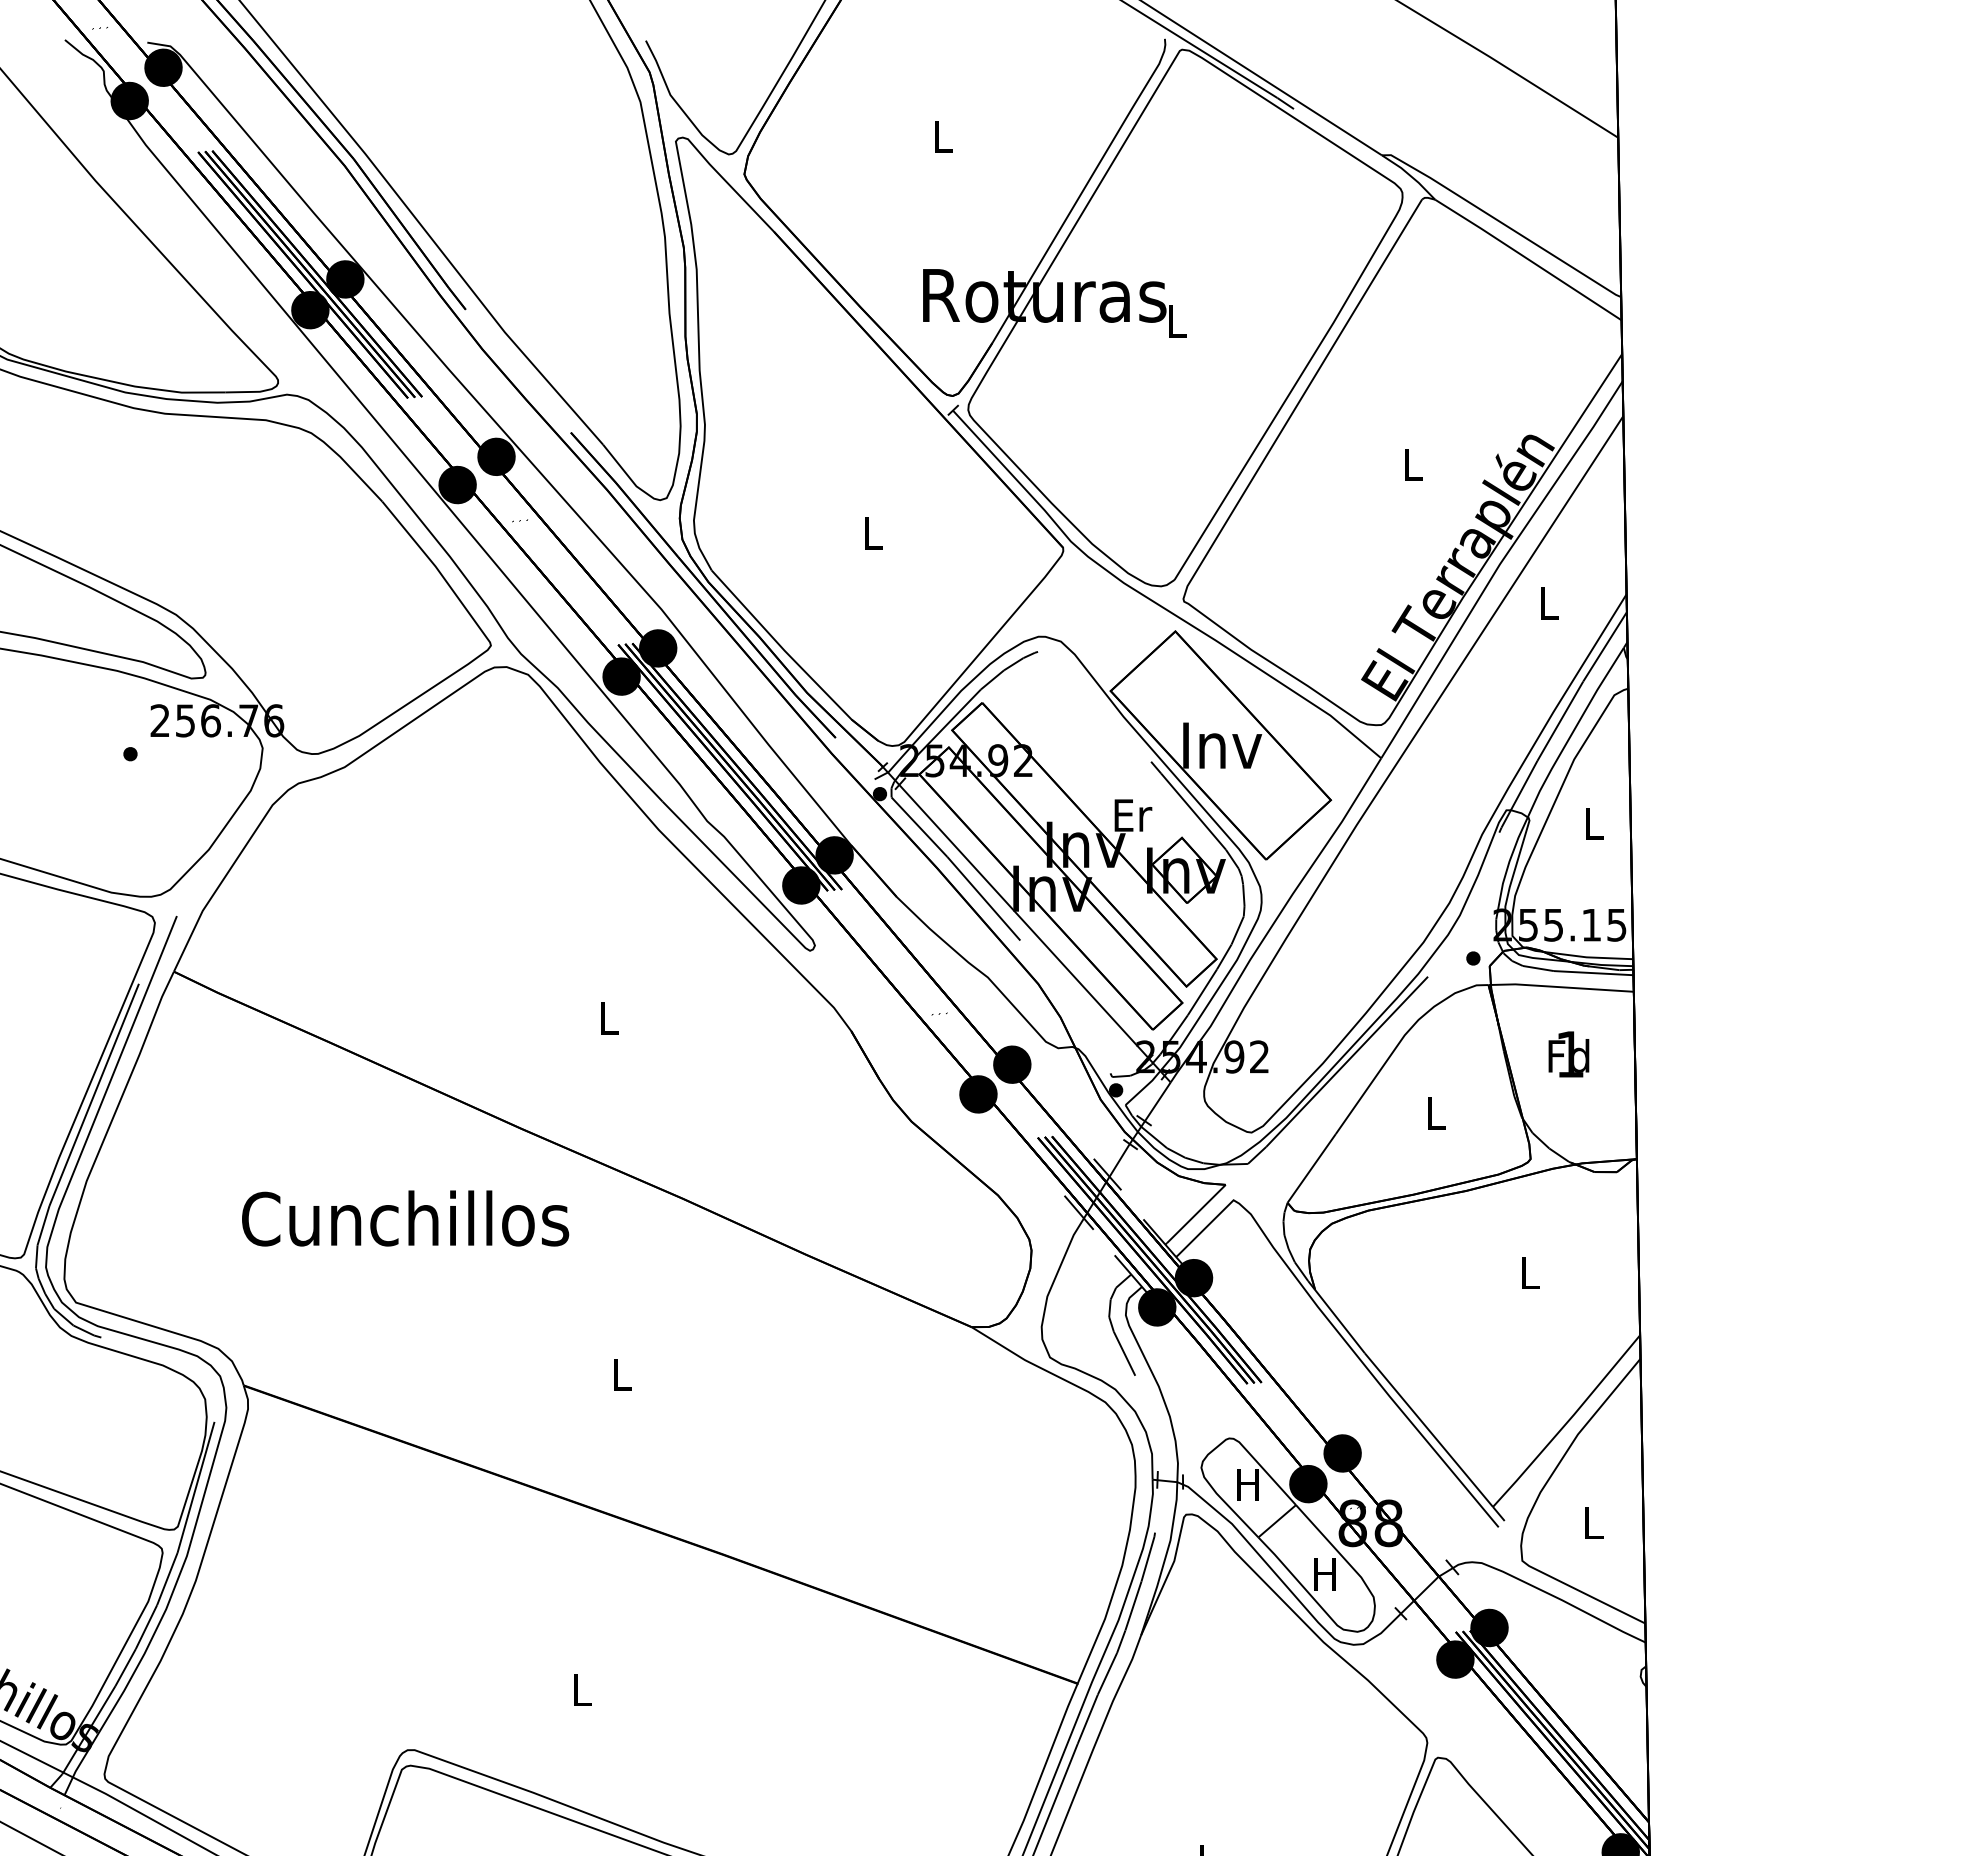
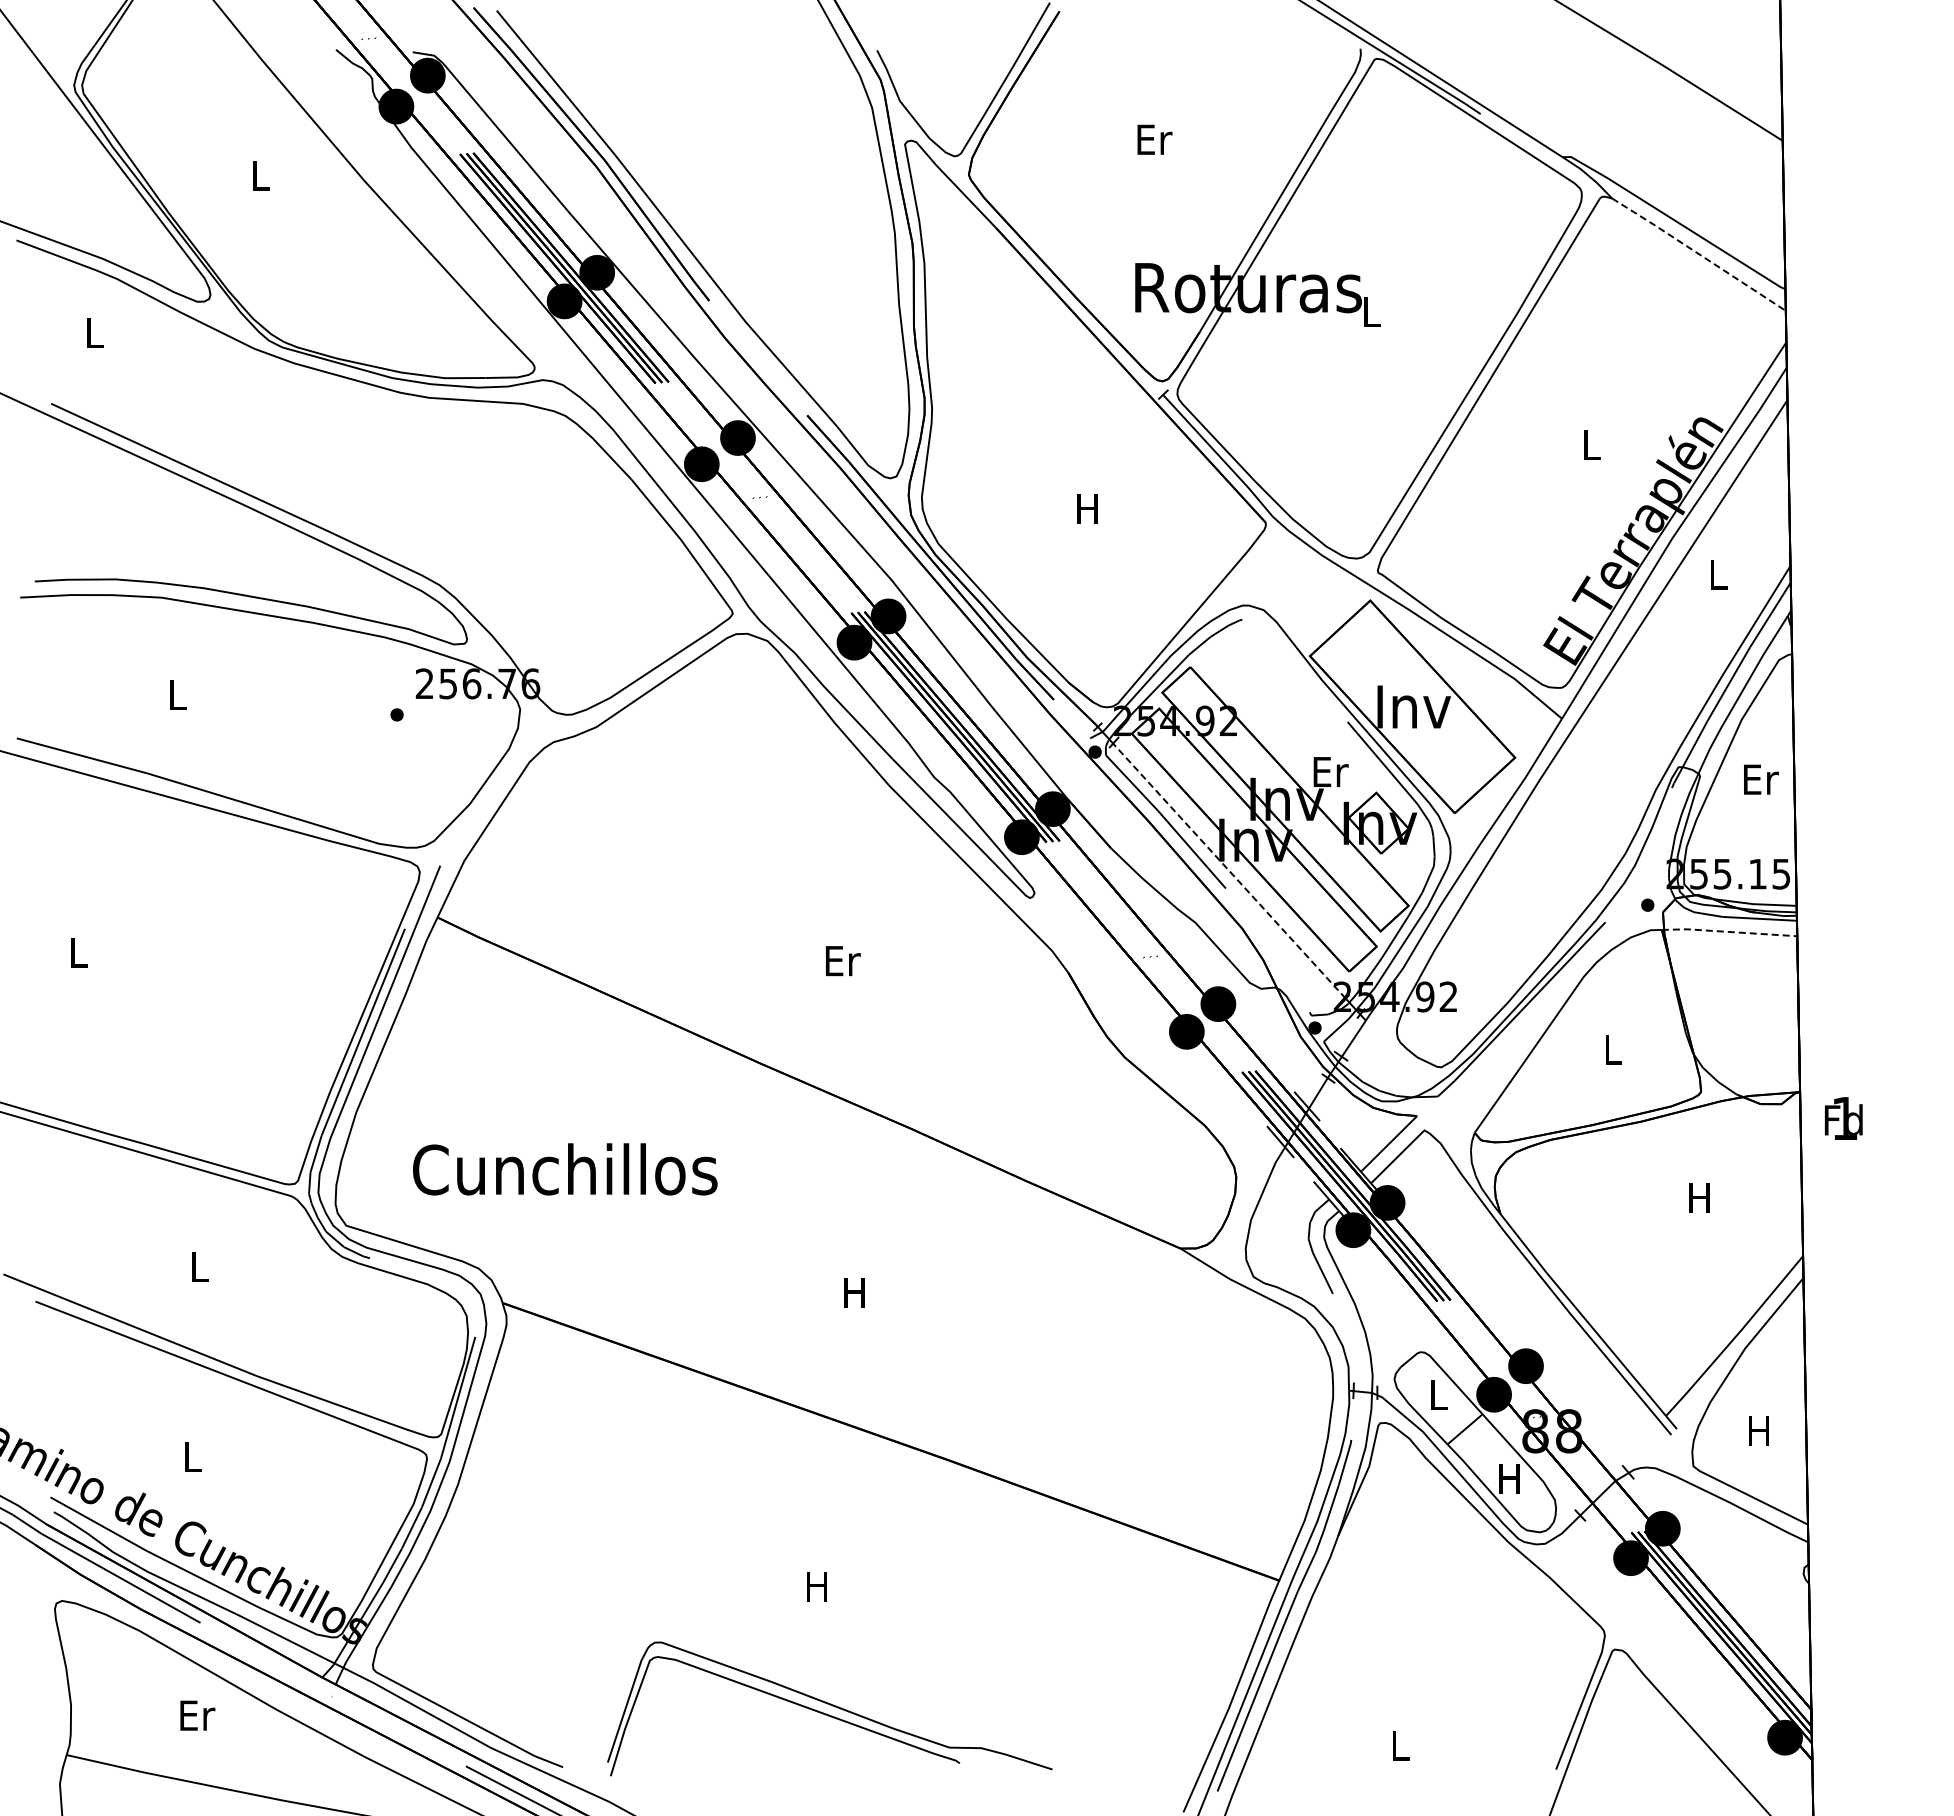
text: (943, 136) -> (1154, 139), L -> Er
line: (1528, 259) -> (1699, 254), solid -> dashed
text: (871, 532) -> (1087, 508), L -> H
text: (1595, 823) -> (1761, 779), L -> Er
line: (1024, 922) -> (1229, 871), solid -> dashed
line: (1560, 986) -> (1728, 931), solid -> dashed
text: (609, 1018) -> (843, 961), L -> Er
text: (1568, 1054) -> (1843, 1118), moved
text: (405, 1218) -> (565, 1169), moved
text: (1528, 1272) -> (1699, 1197), L -> H
text: (621, 1374) -> (854, 1292), L -> H
text: (1247, 1483) -> (1437, 1394), H -> L
text: (1592, 1522) -> (1758, 1430), L -> H
text: (580, 1689) -> (816, 1586), L -> H

